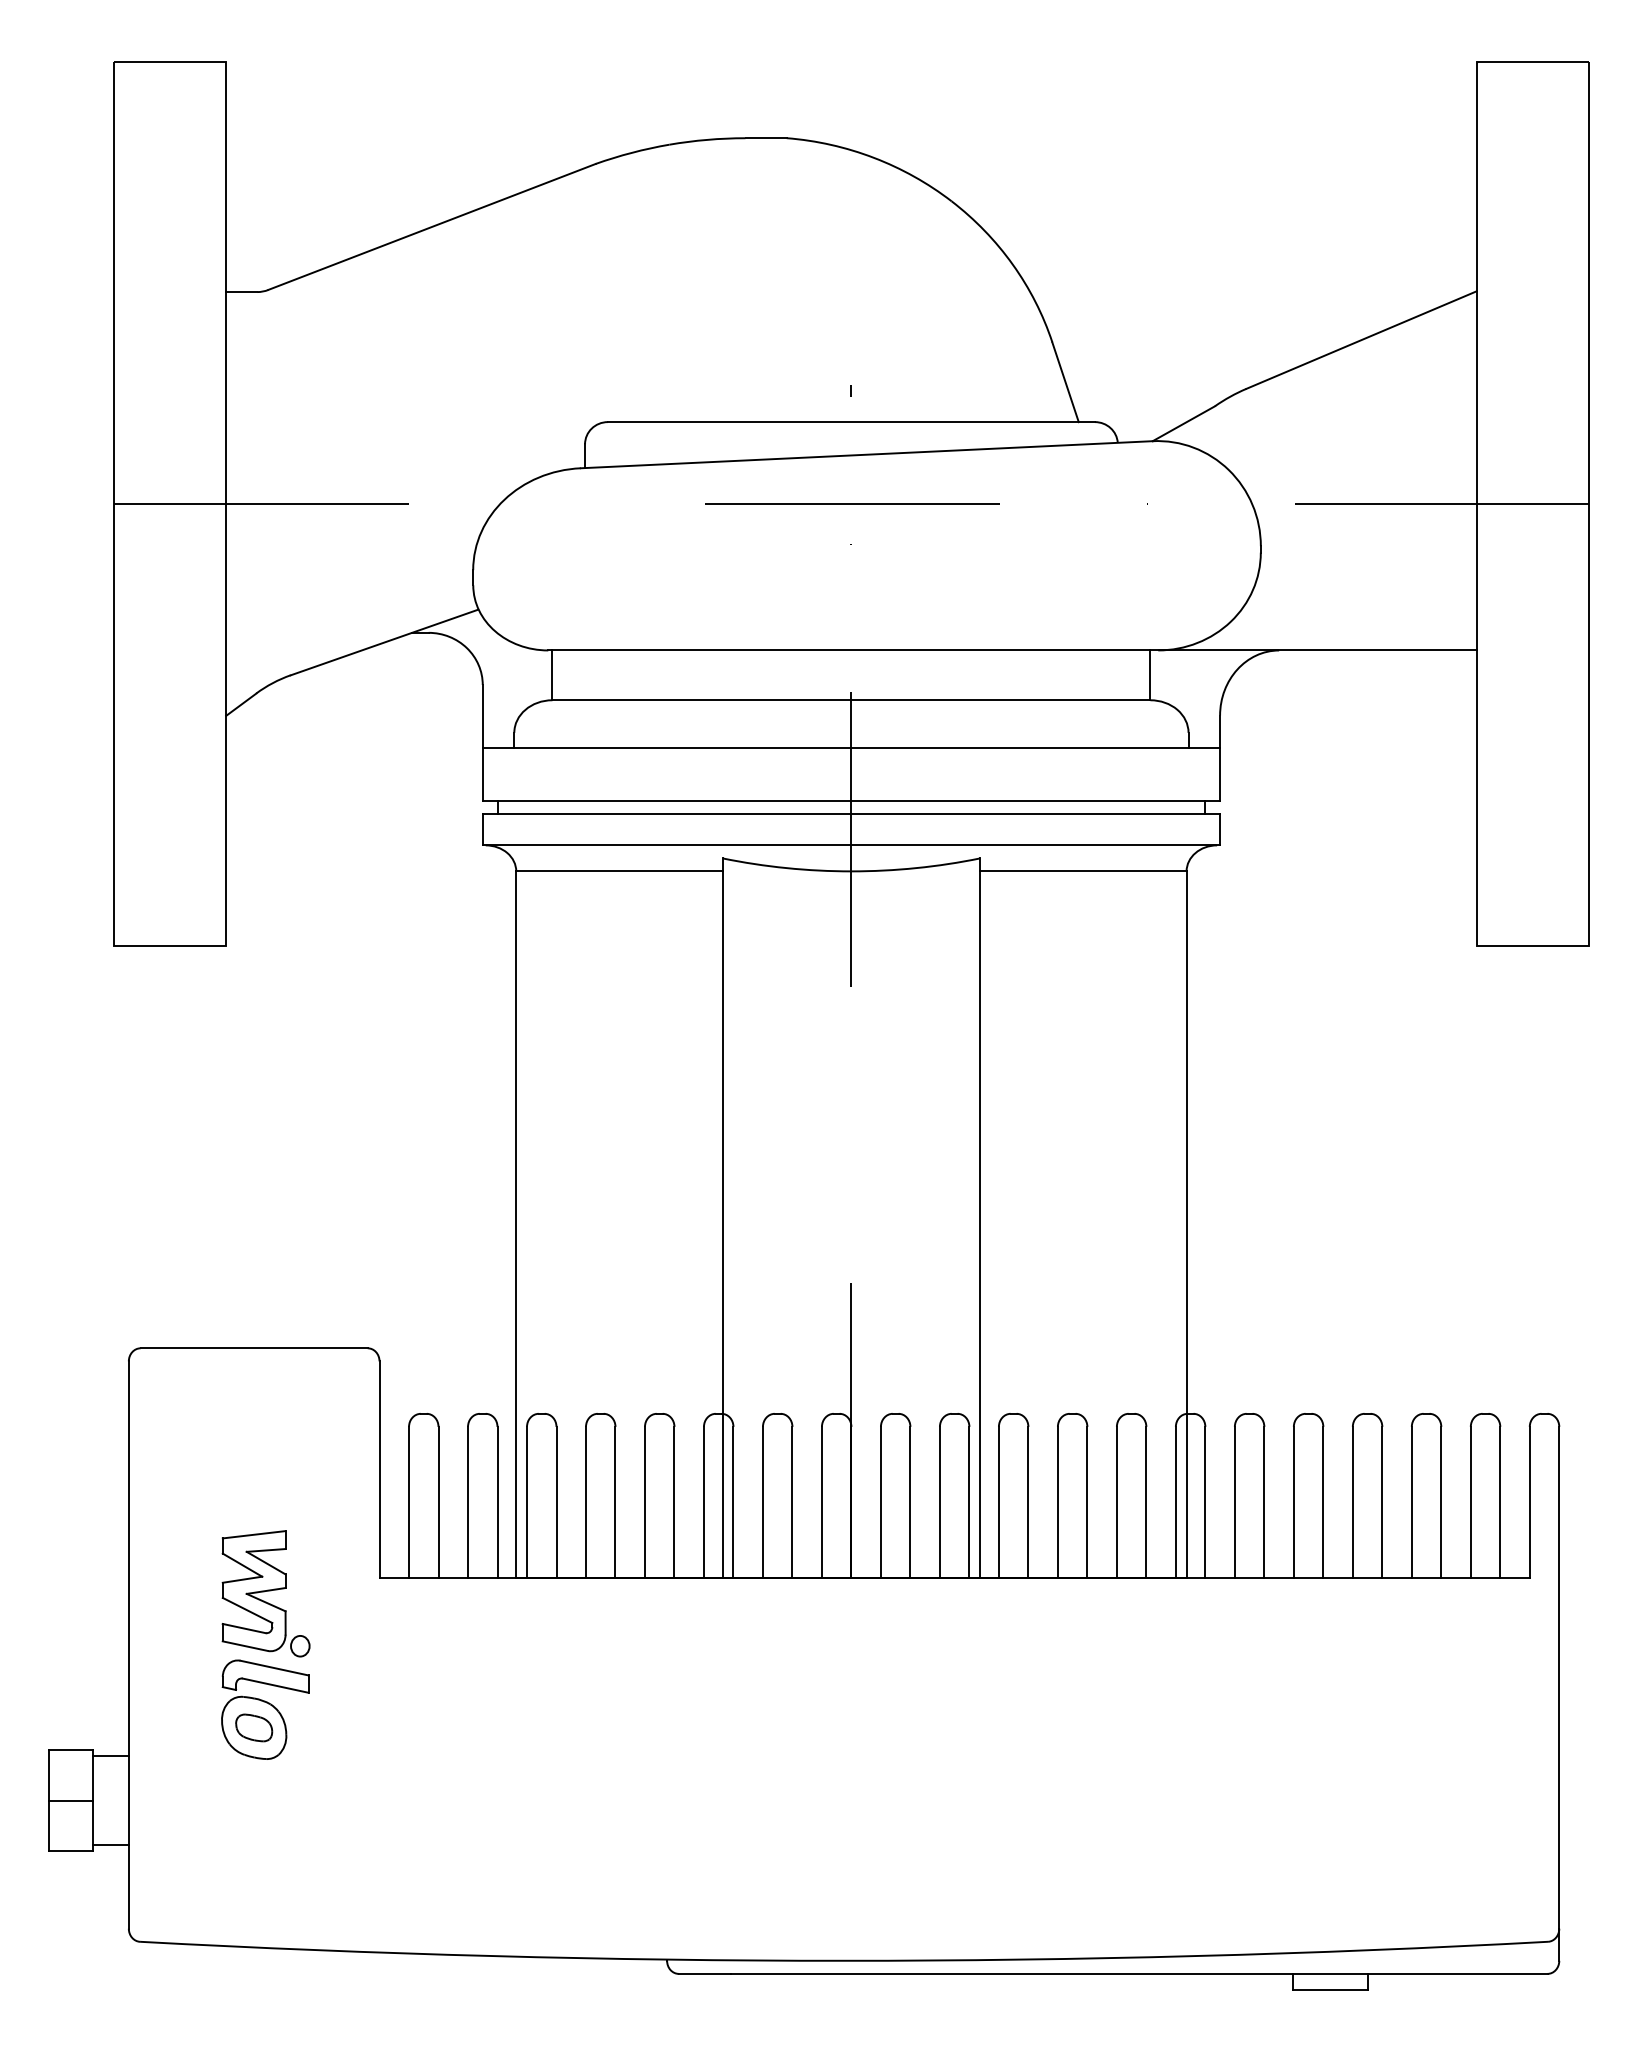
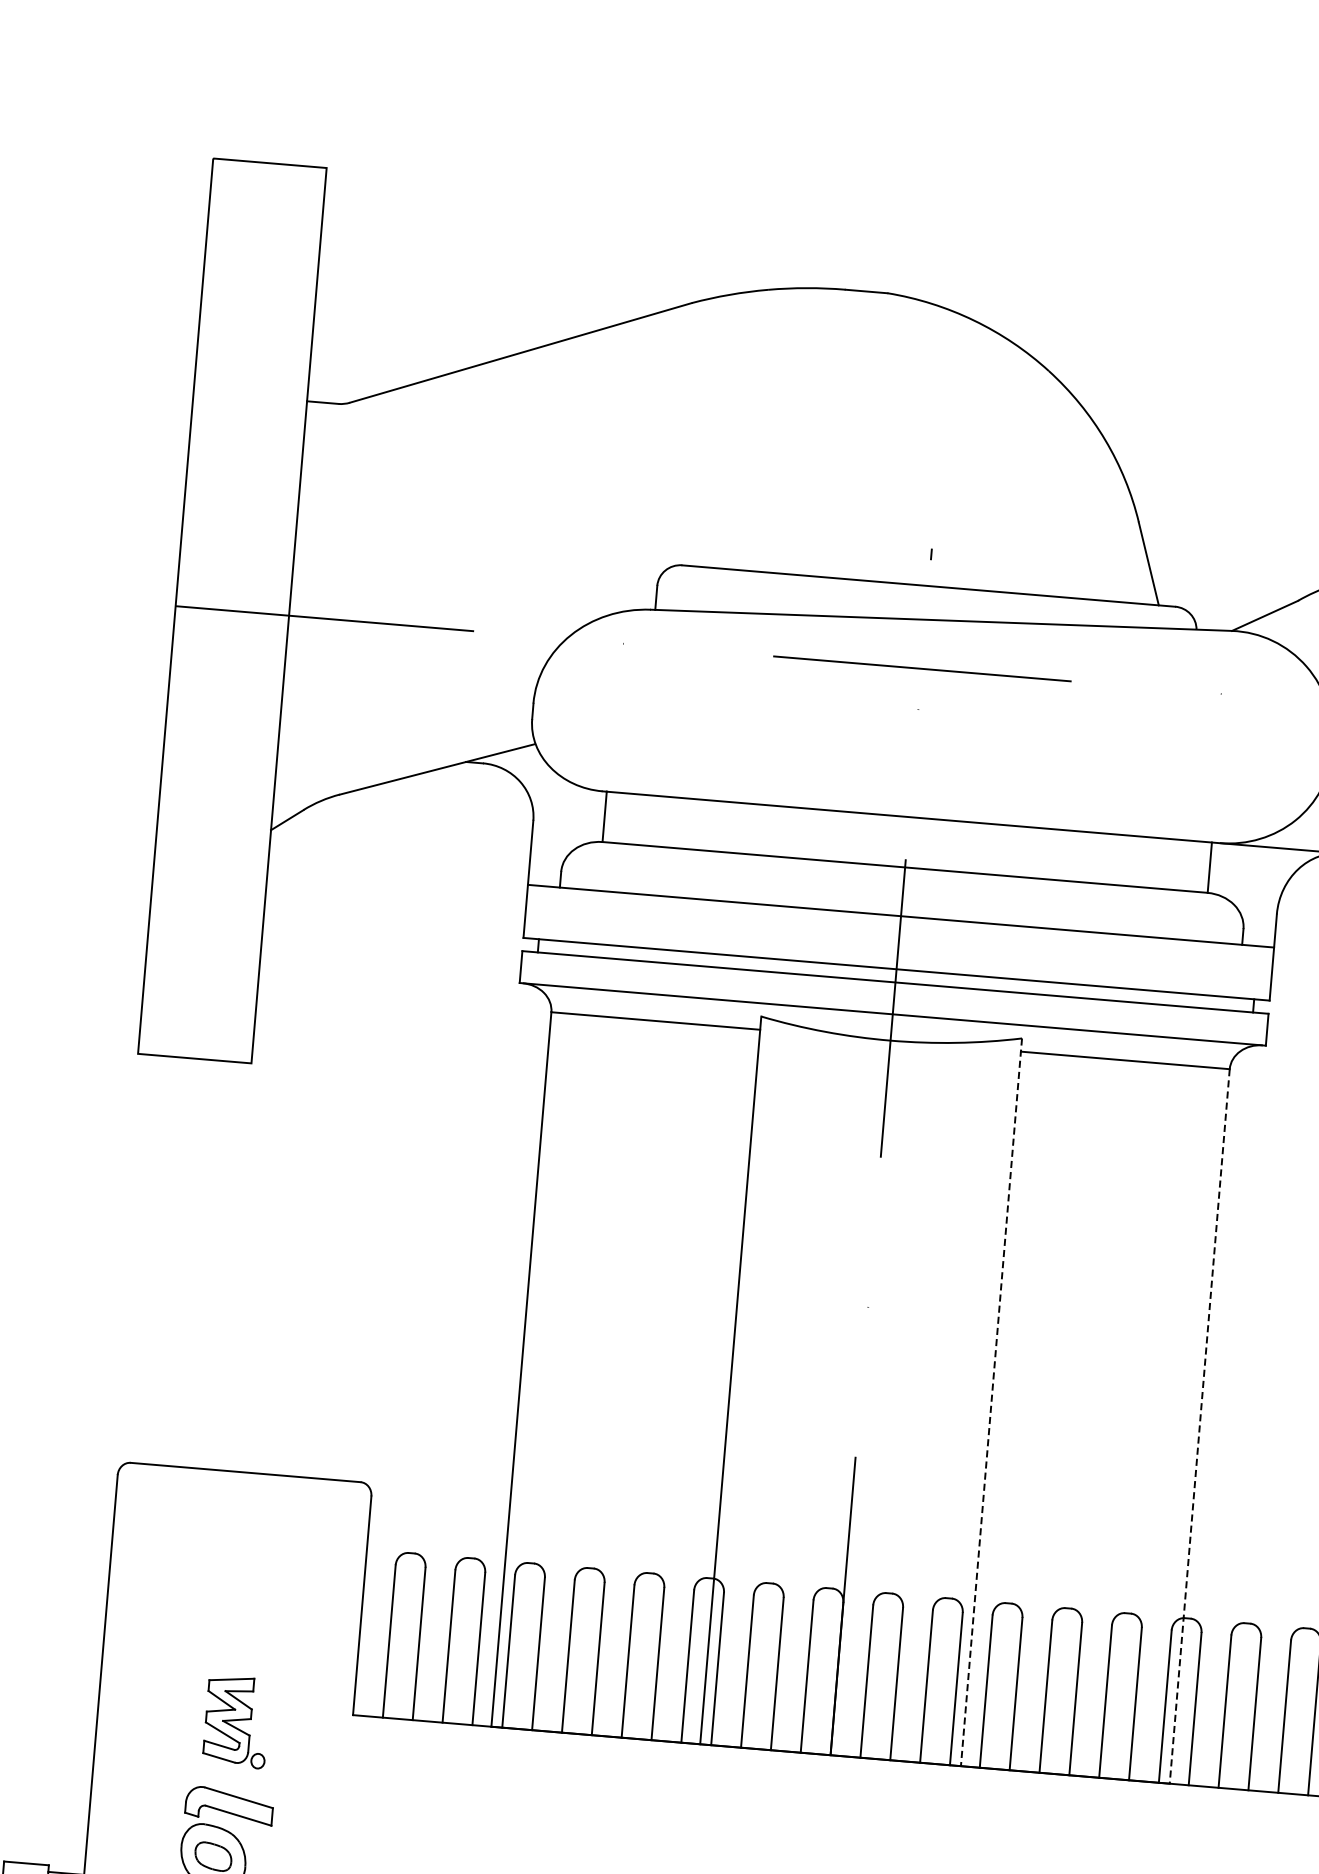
line: (980, 1217) -> (991, 1401), solid -> dashed
line: (1186, 1224) -> (1199, 1426), solid -> dashed
part: (265, 1593) -> (236, 1721), size x0.7

